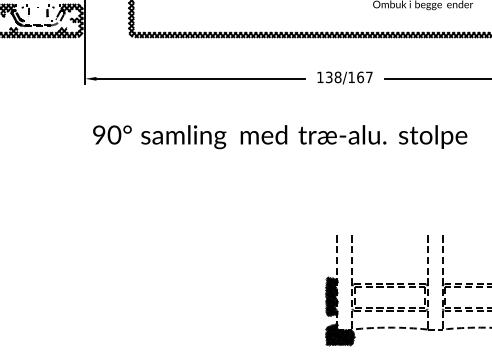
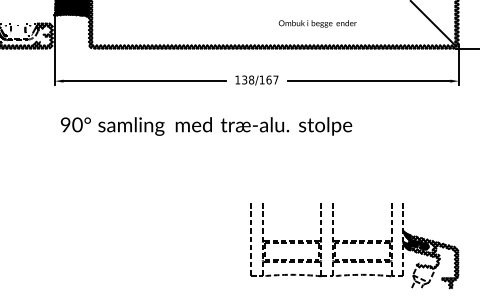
hatch: (331, 296) -> (246, 250), removed
hatch: (339, 334) -> (252, 280), removed

